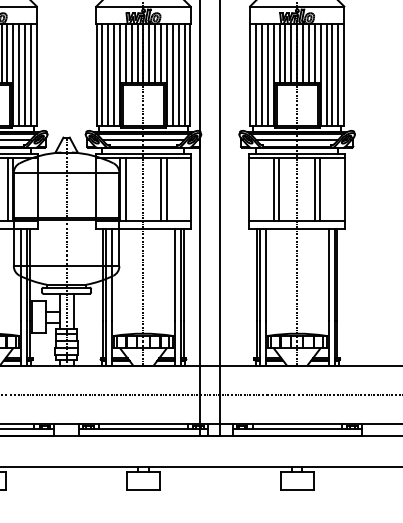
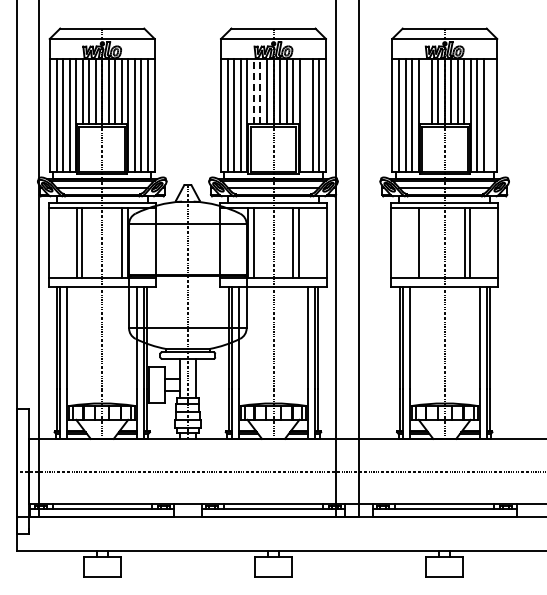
line: (125, 53) -> (253, 91), solid -> dashed
line: (131, 53) -> (260, 91), solid -> dashed
line: (279, 53) -> (425, 91), removed
line: (173, 74) -> (306, 114), removed
line: (338, 74) -> (490, 114), removed
line: (279, 189) -> (424, 242), removed

